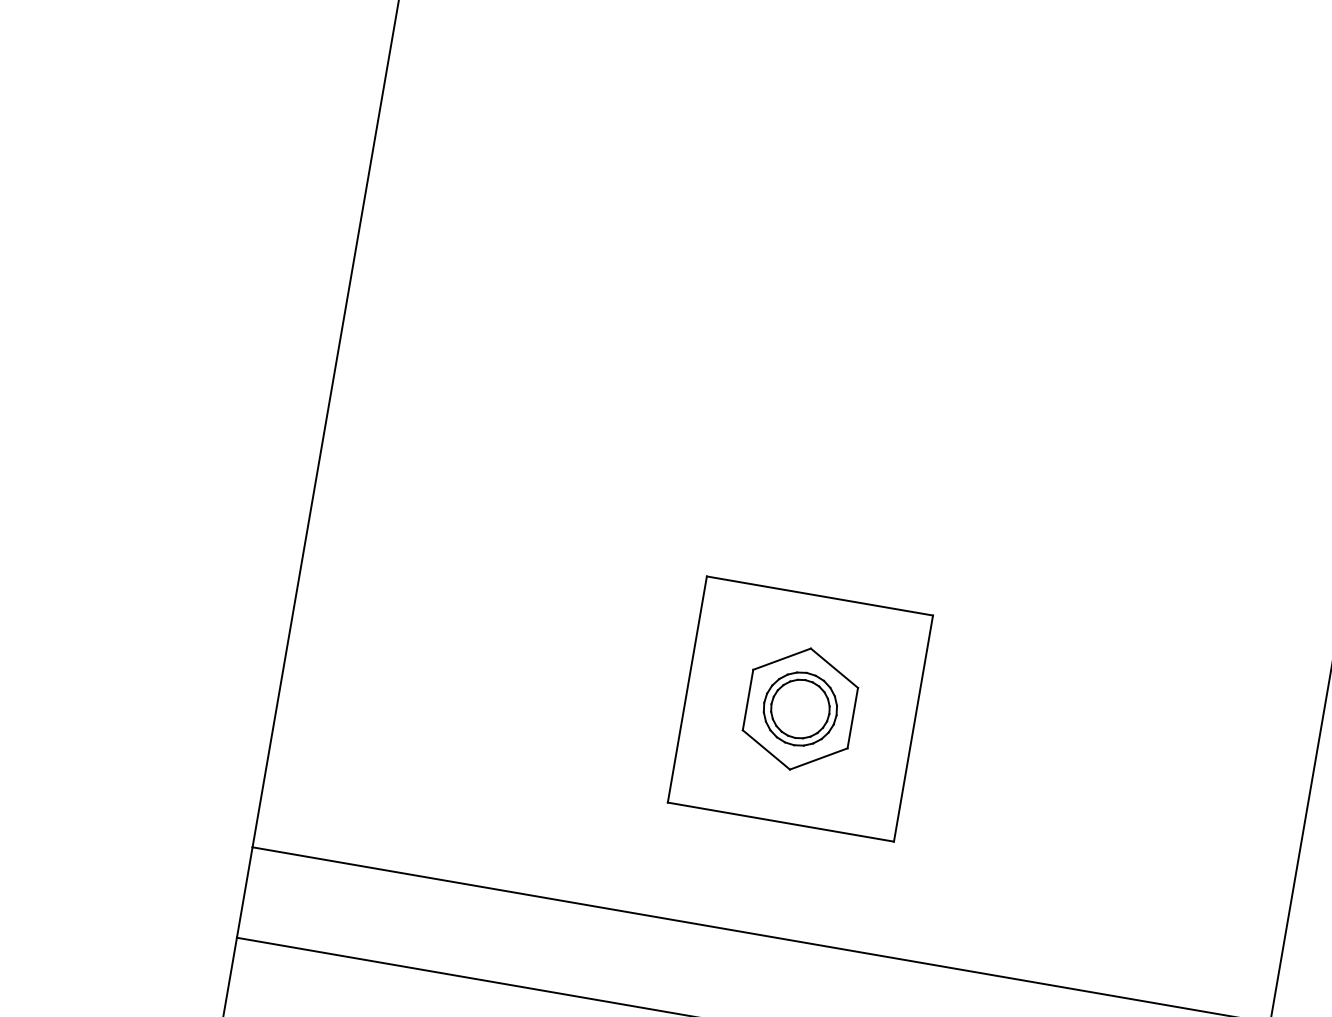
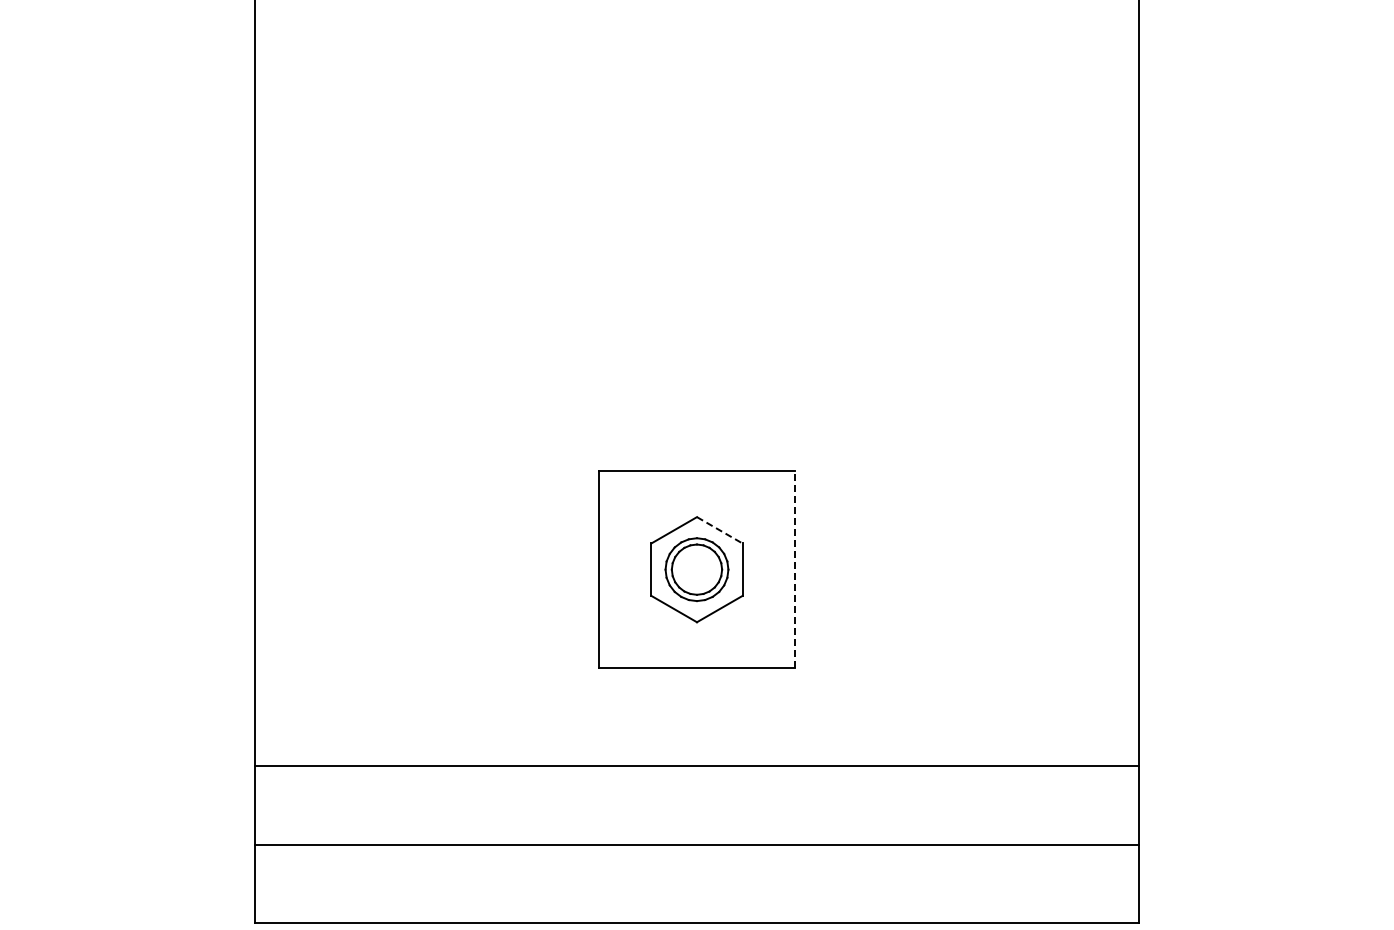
line: (835, 668) -> (720, 530), solid -> dashed
line: (913, 728) -> (795, 569), solid -> dashed

